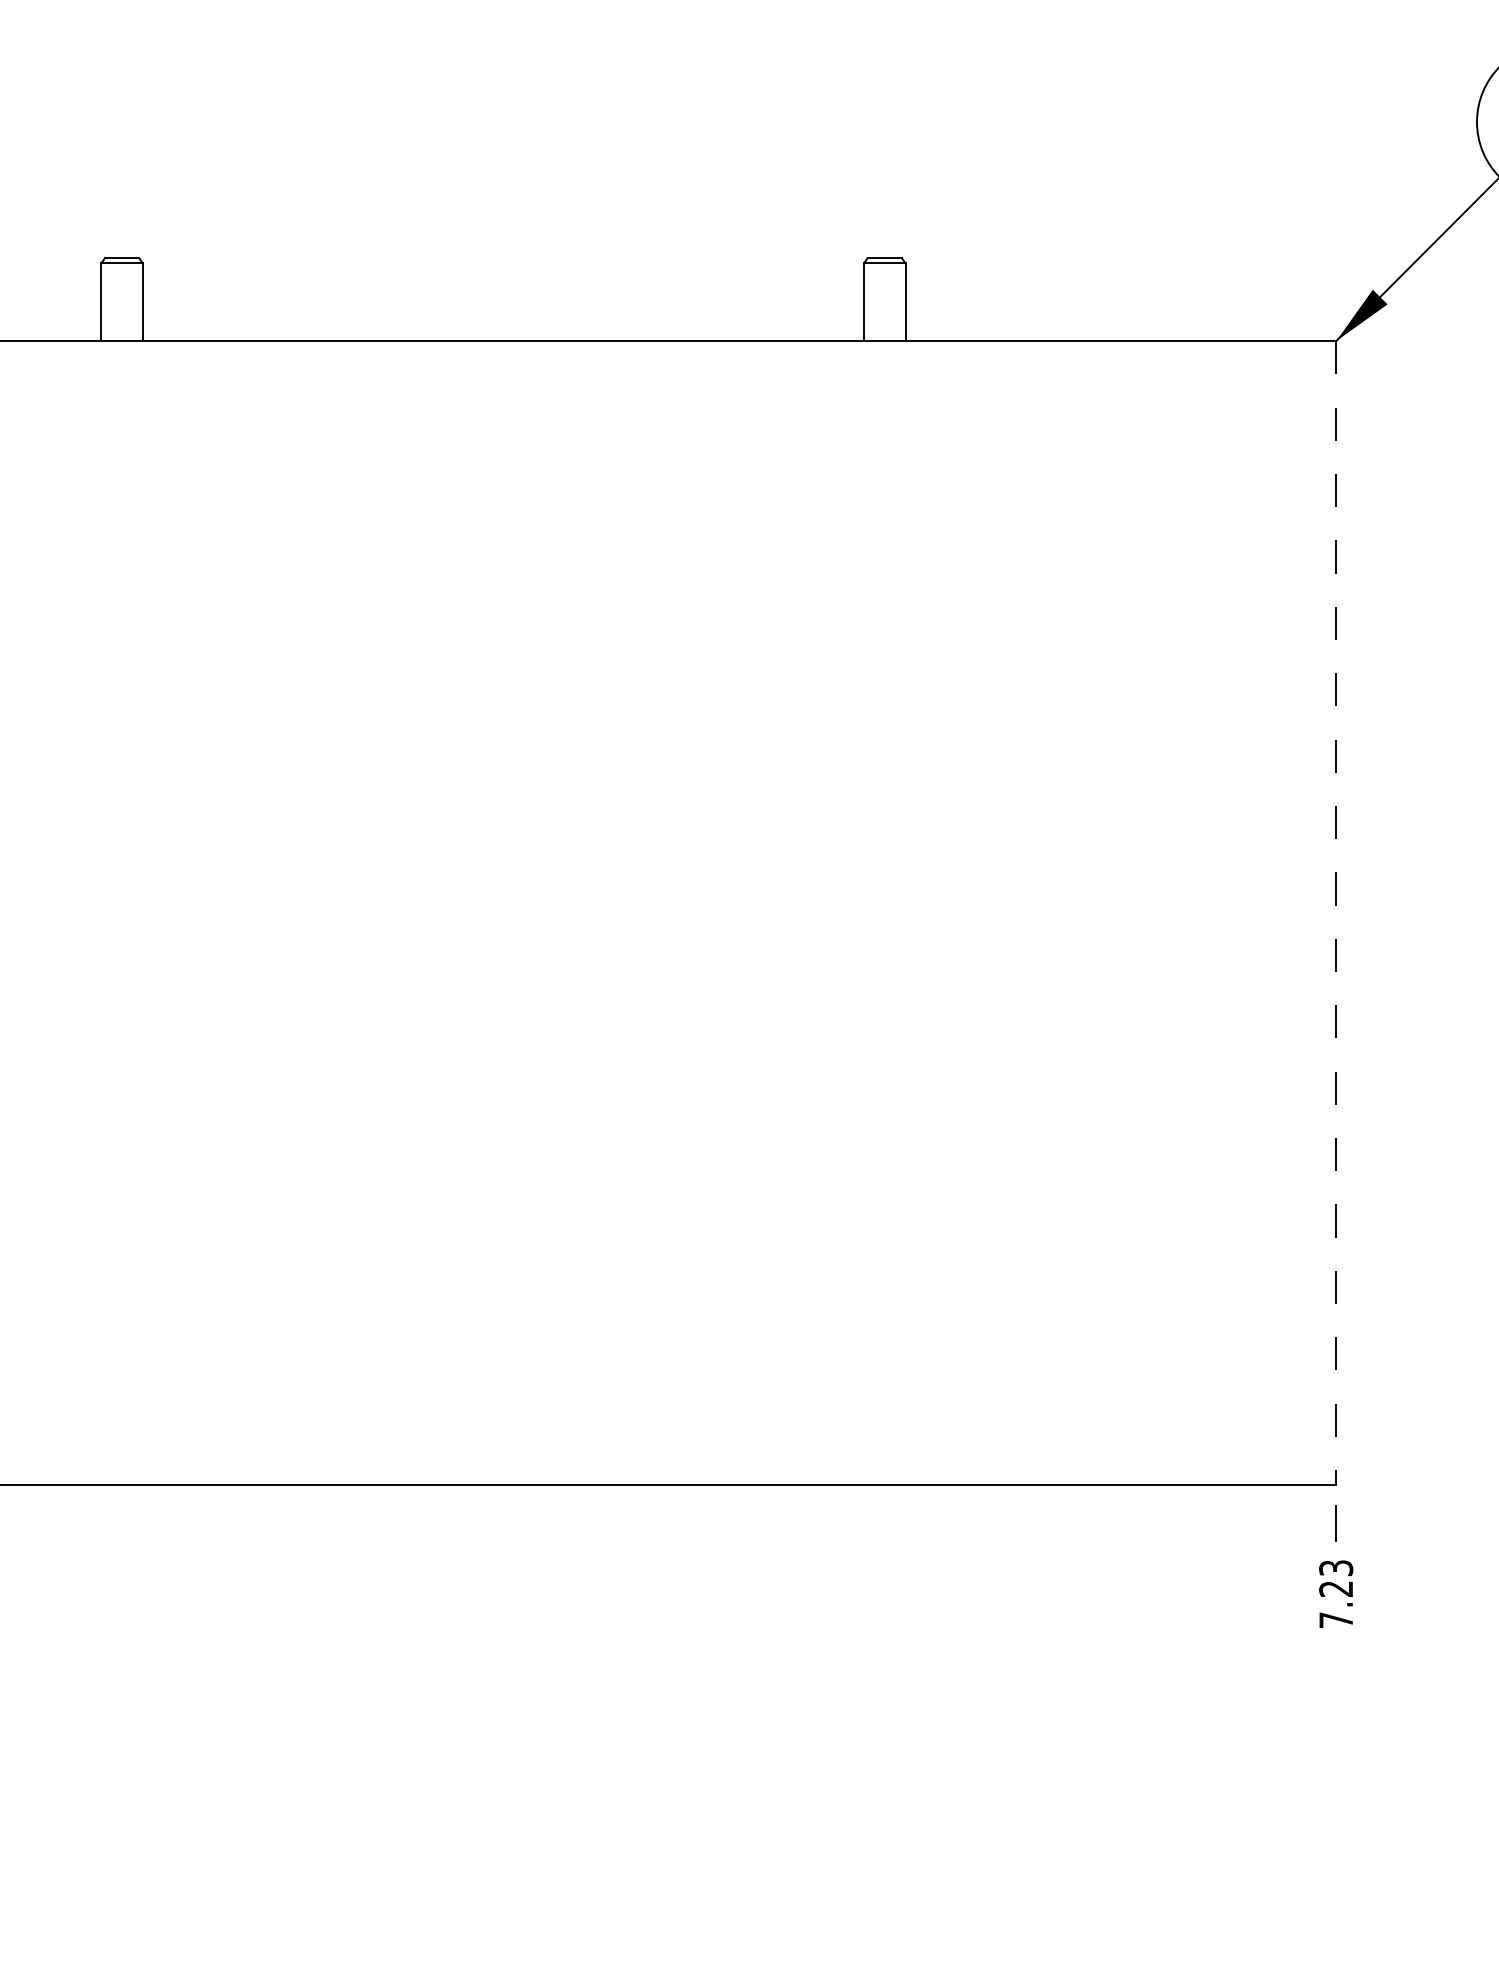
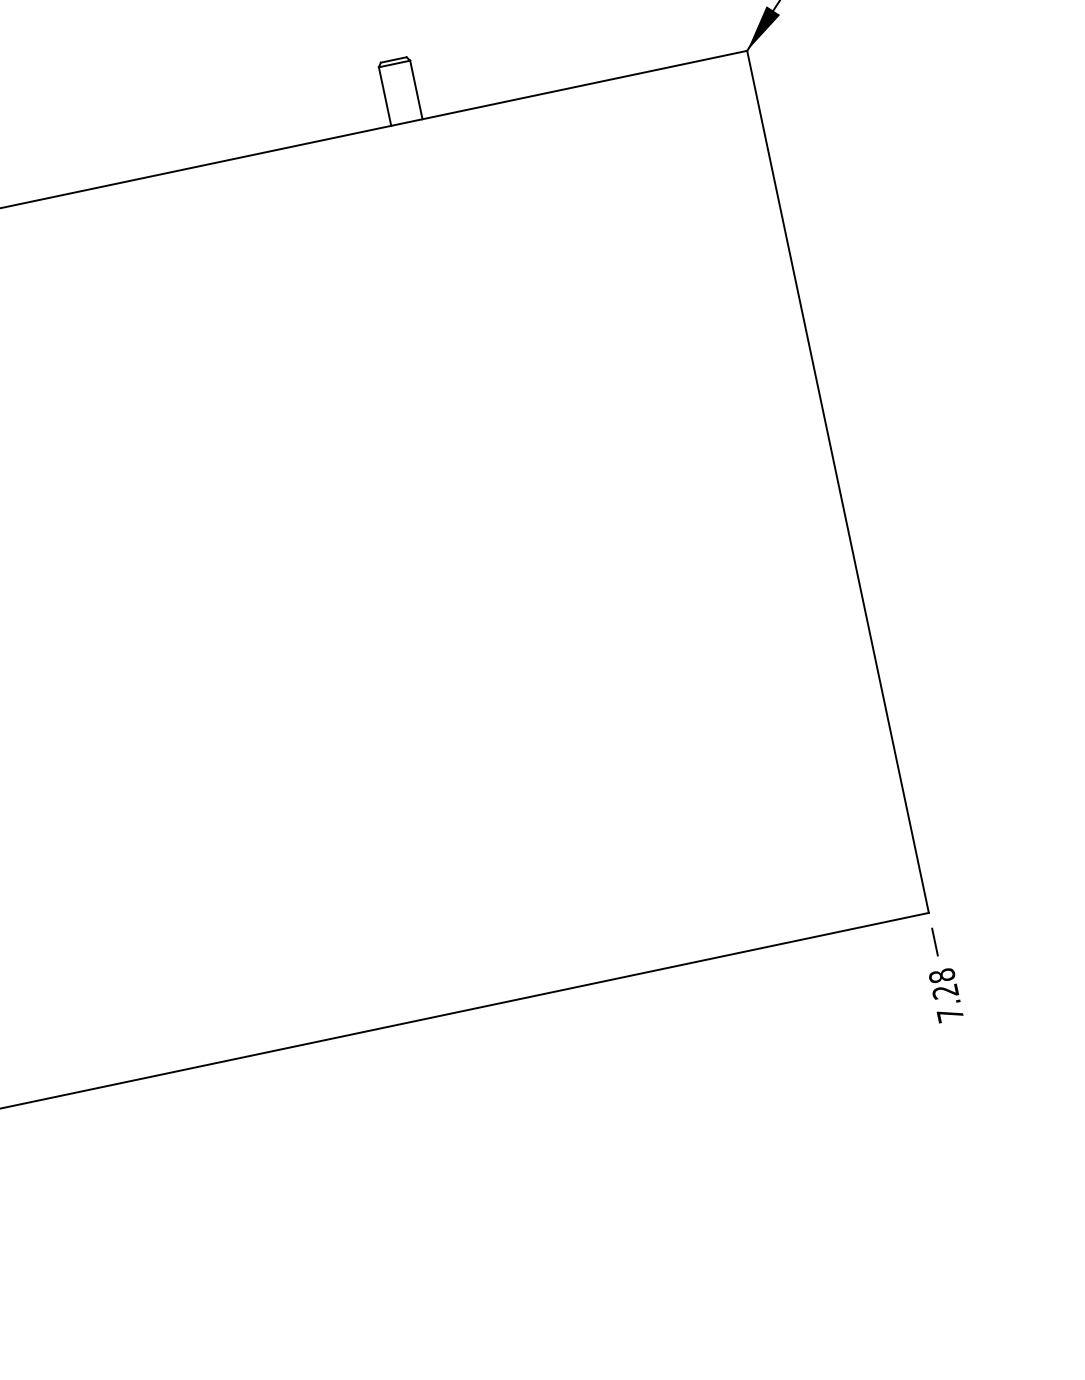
line: (1336, 912) -> (838, 481), dashed -> solid
text: (1336, 1568) -> (942, 976), 7.23 -> 7.28

